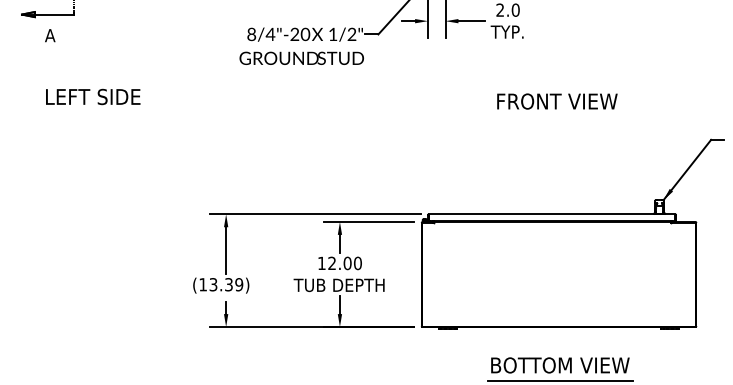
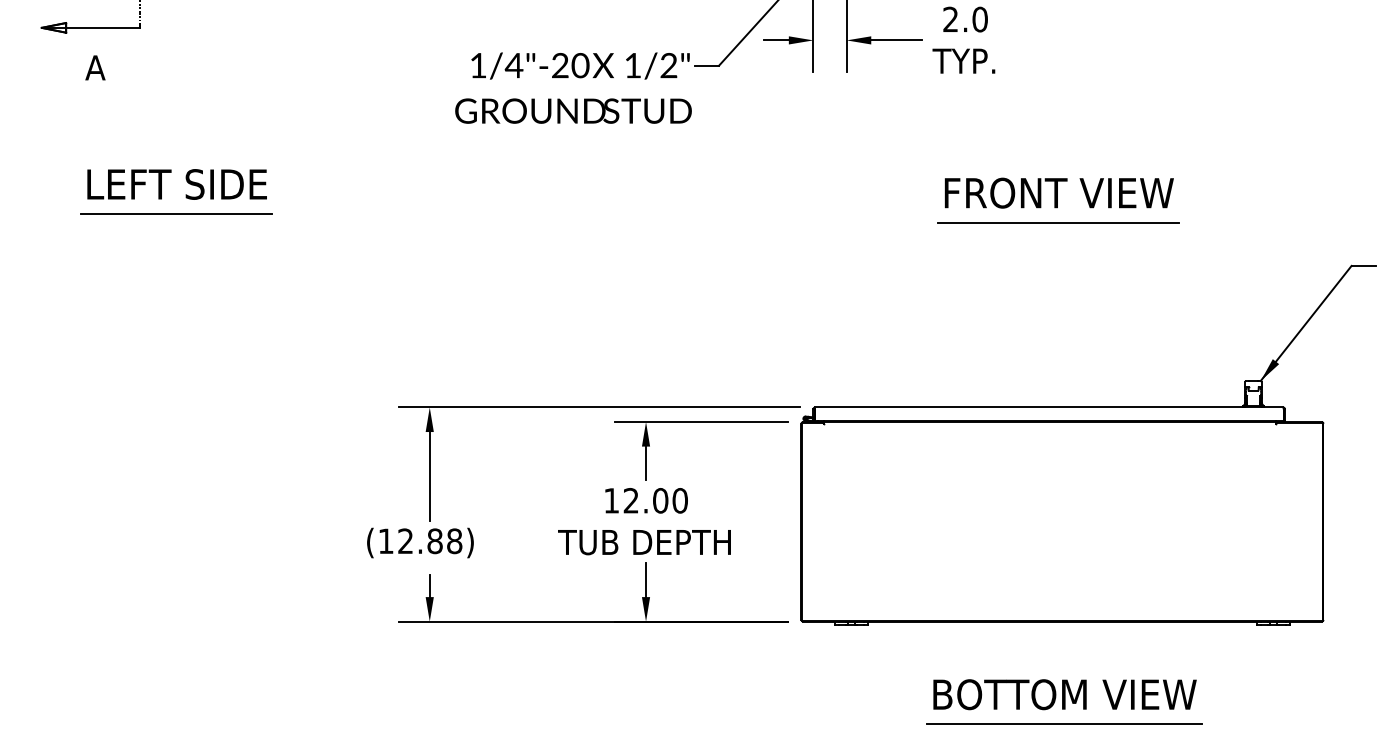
text: (251, 34) -> (477, 65), 8/4"-20 -> 1/4"-20
line: (92, 112) -> (175, 213), added
line: (556, 117) -> (1057, 223), added
text: (226, 284) -> (430, 540), (13.39) -> (12.88)

